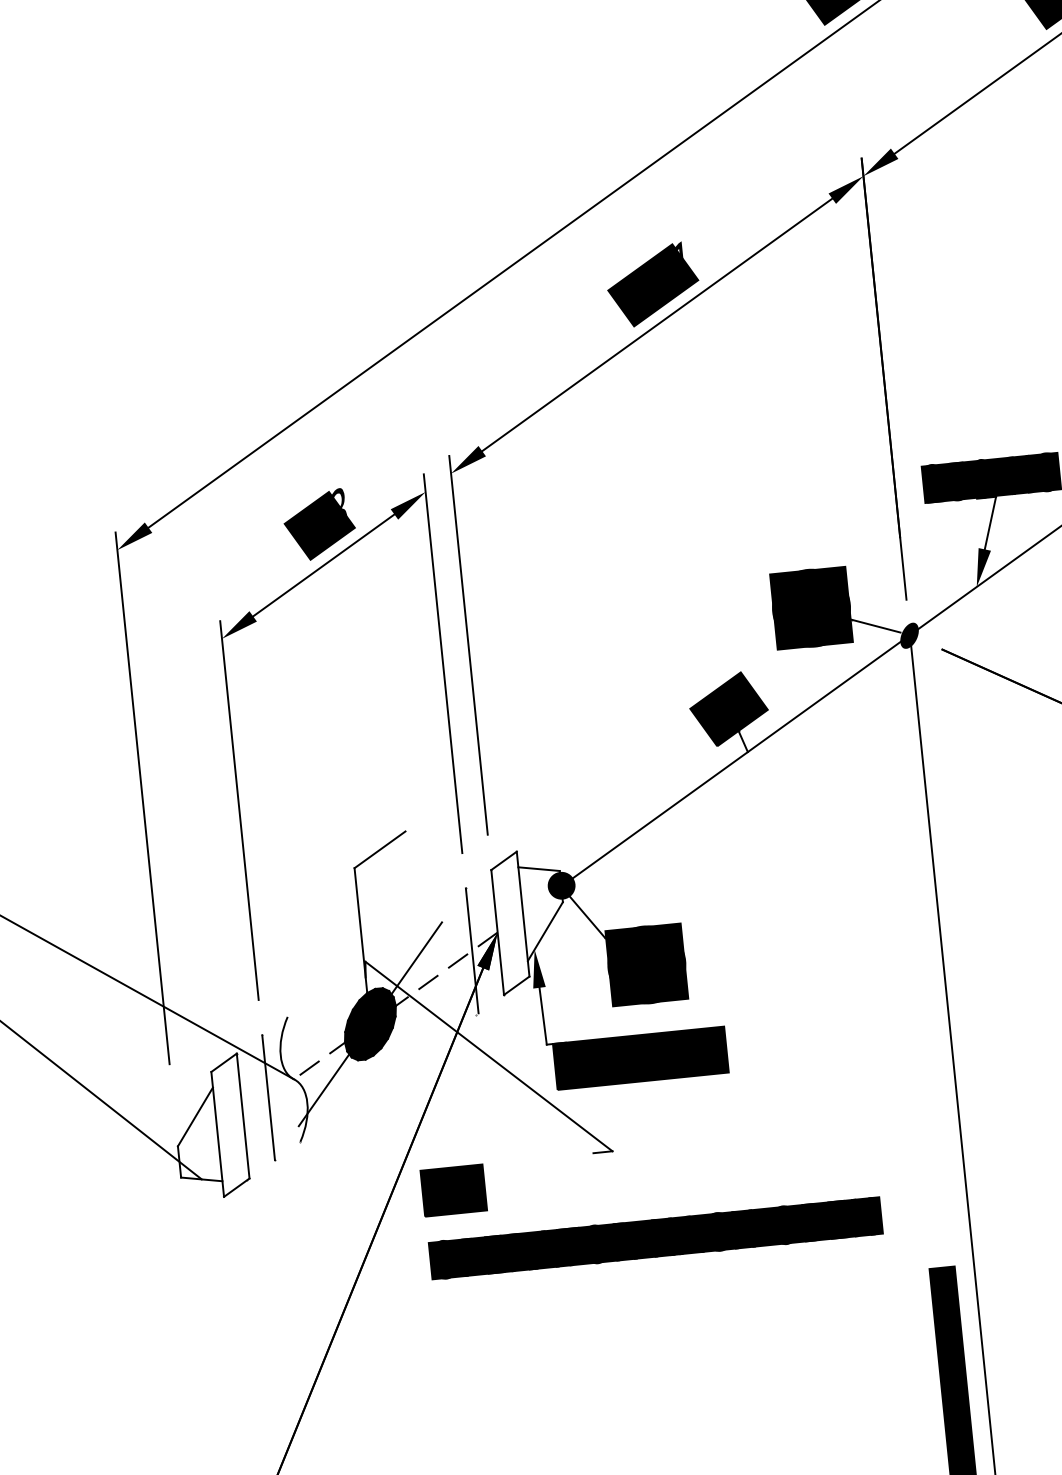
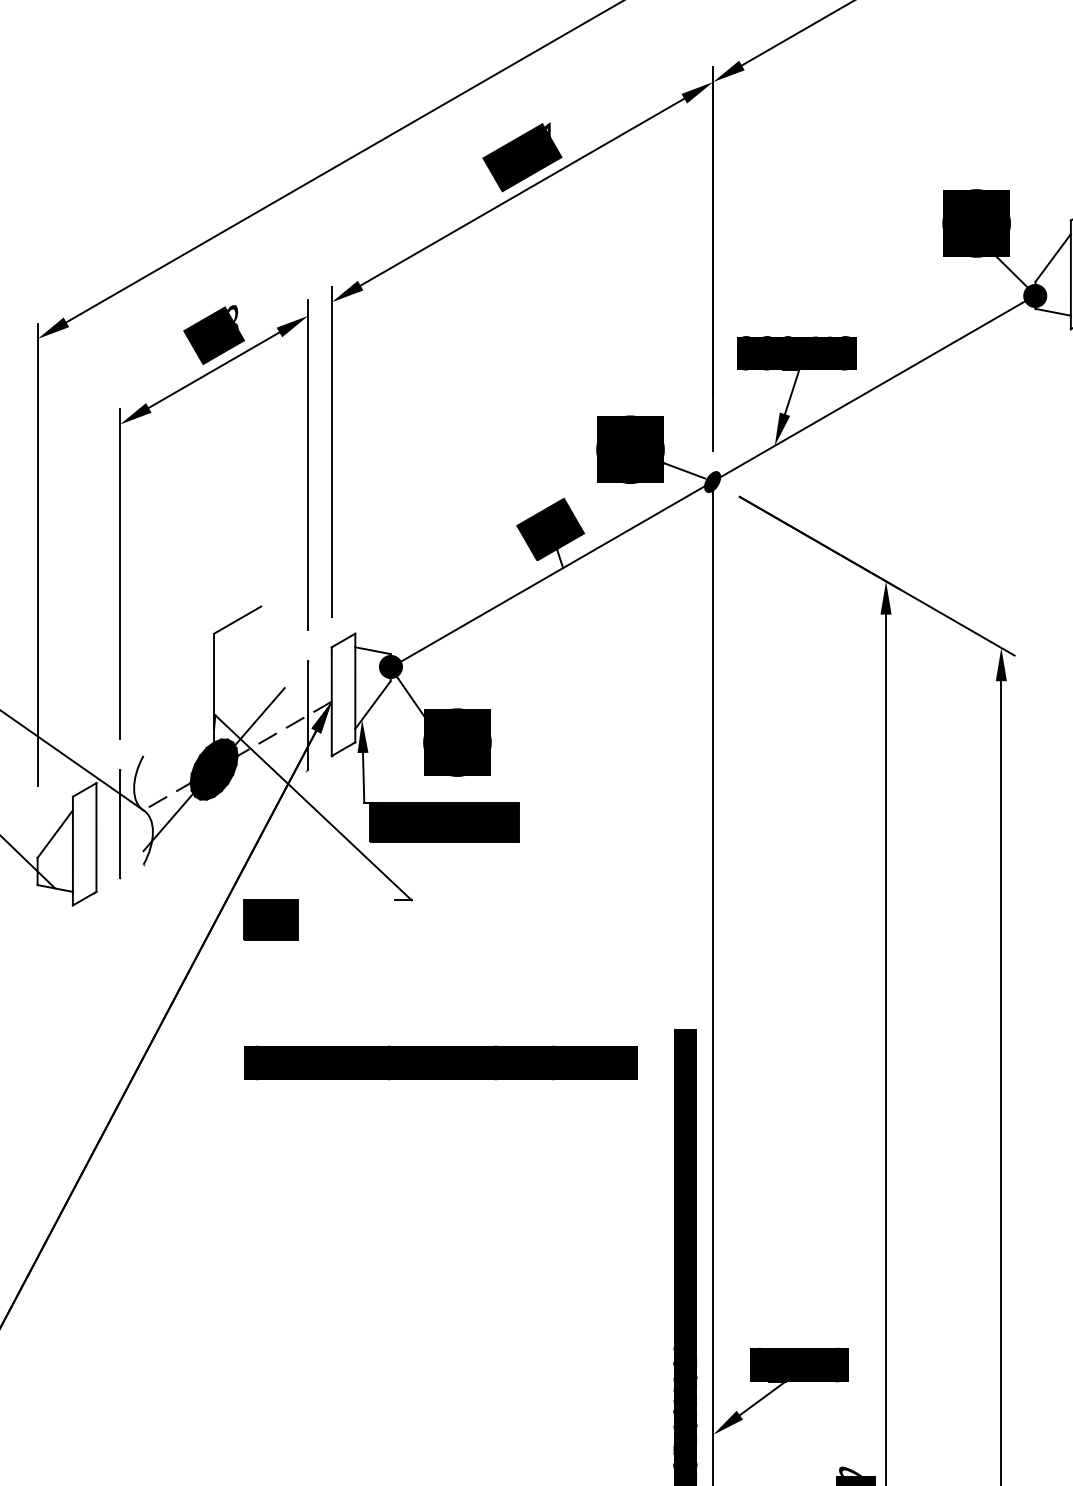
text: (957, 481) -> (767, 353), 250 -> 332
text: (654, 1237) -> (440, 1062), moved

